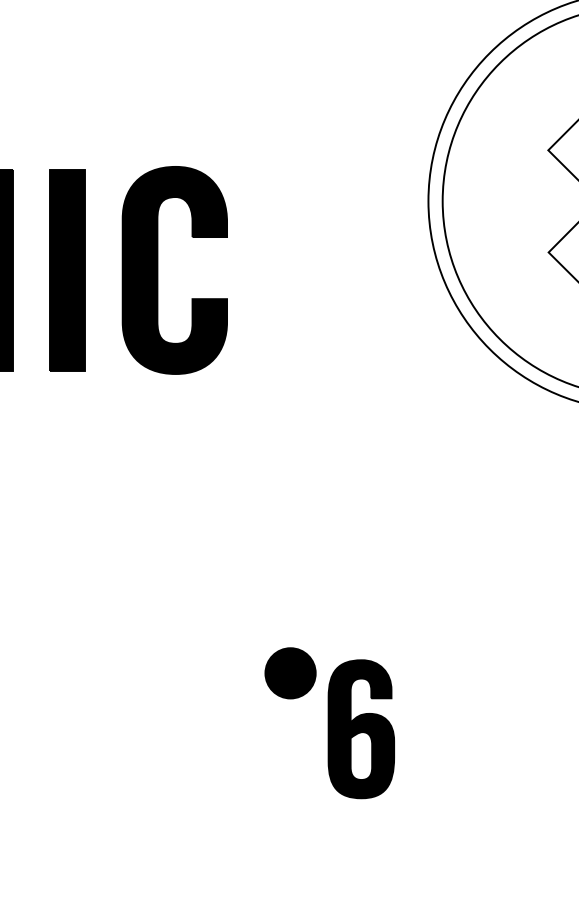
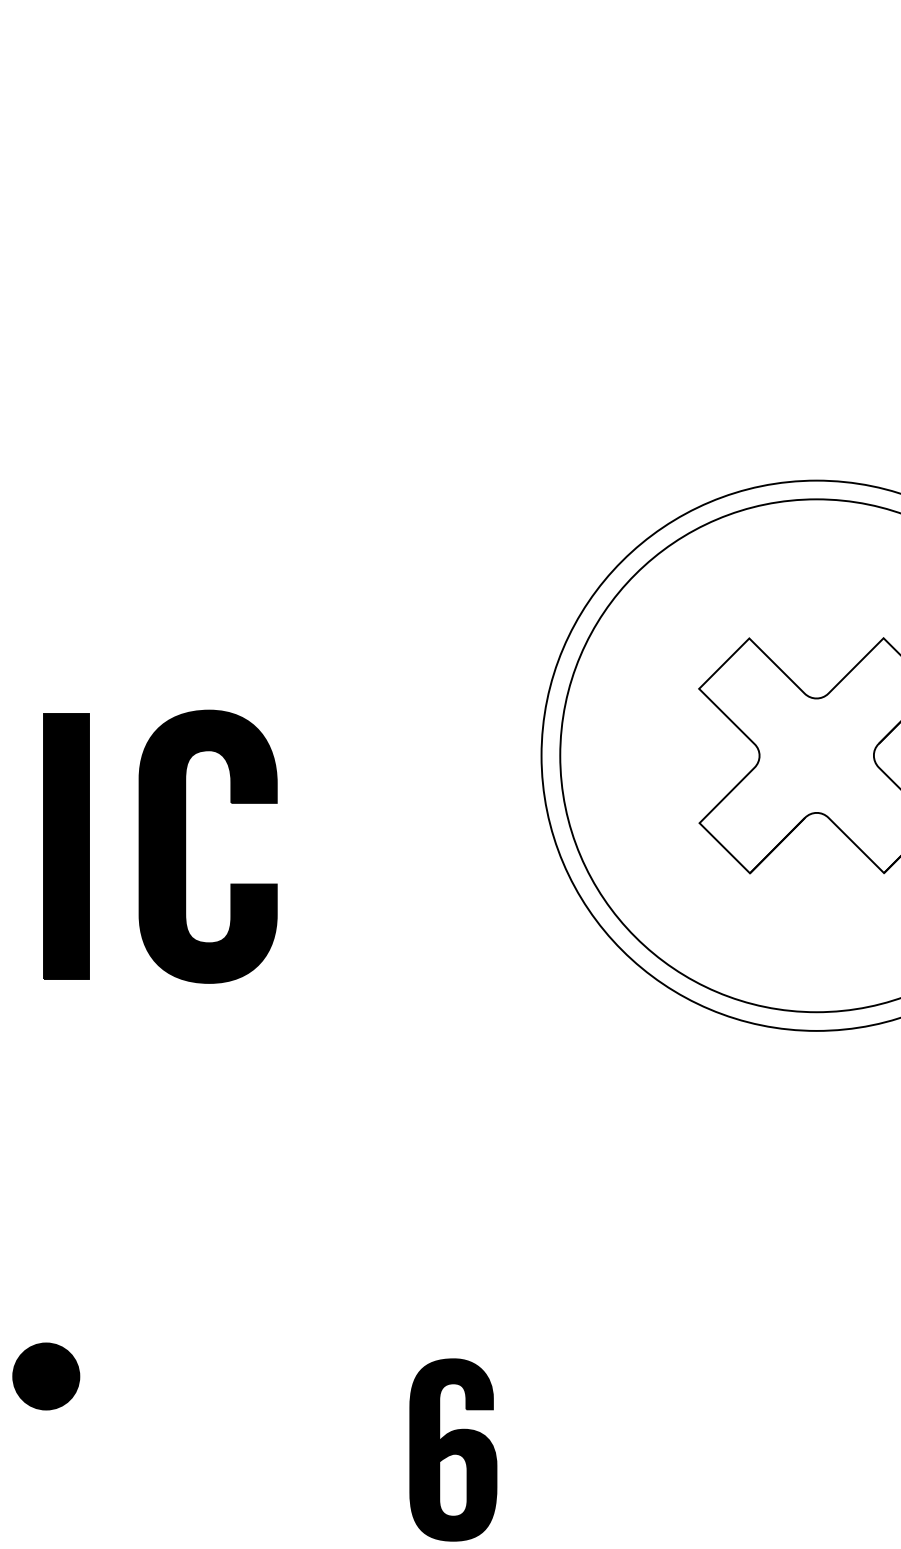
part: (290, 673) -> (46, 1376), moved

